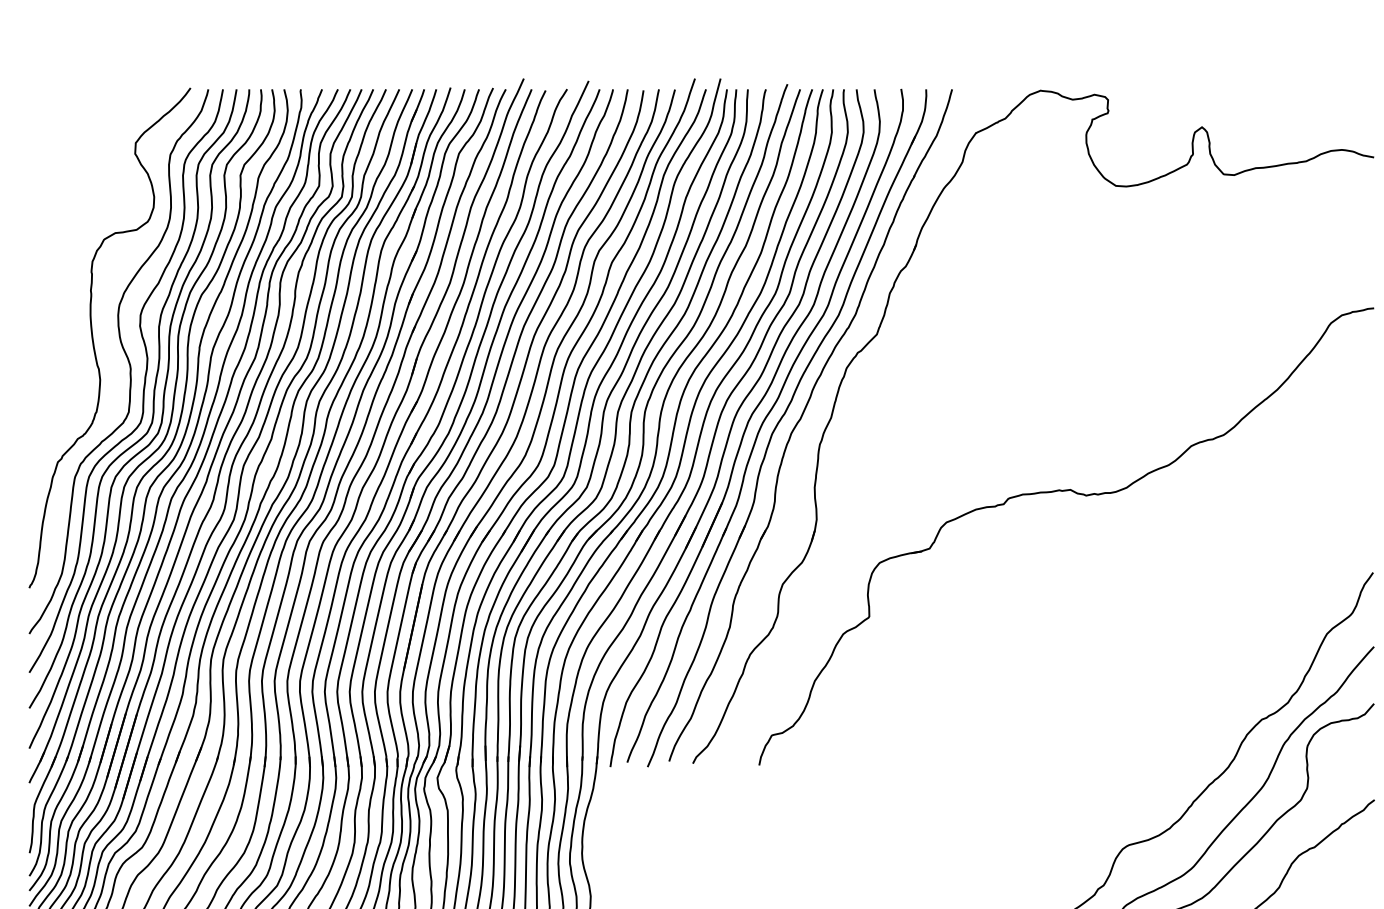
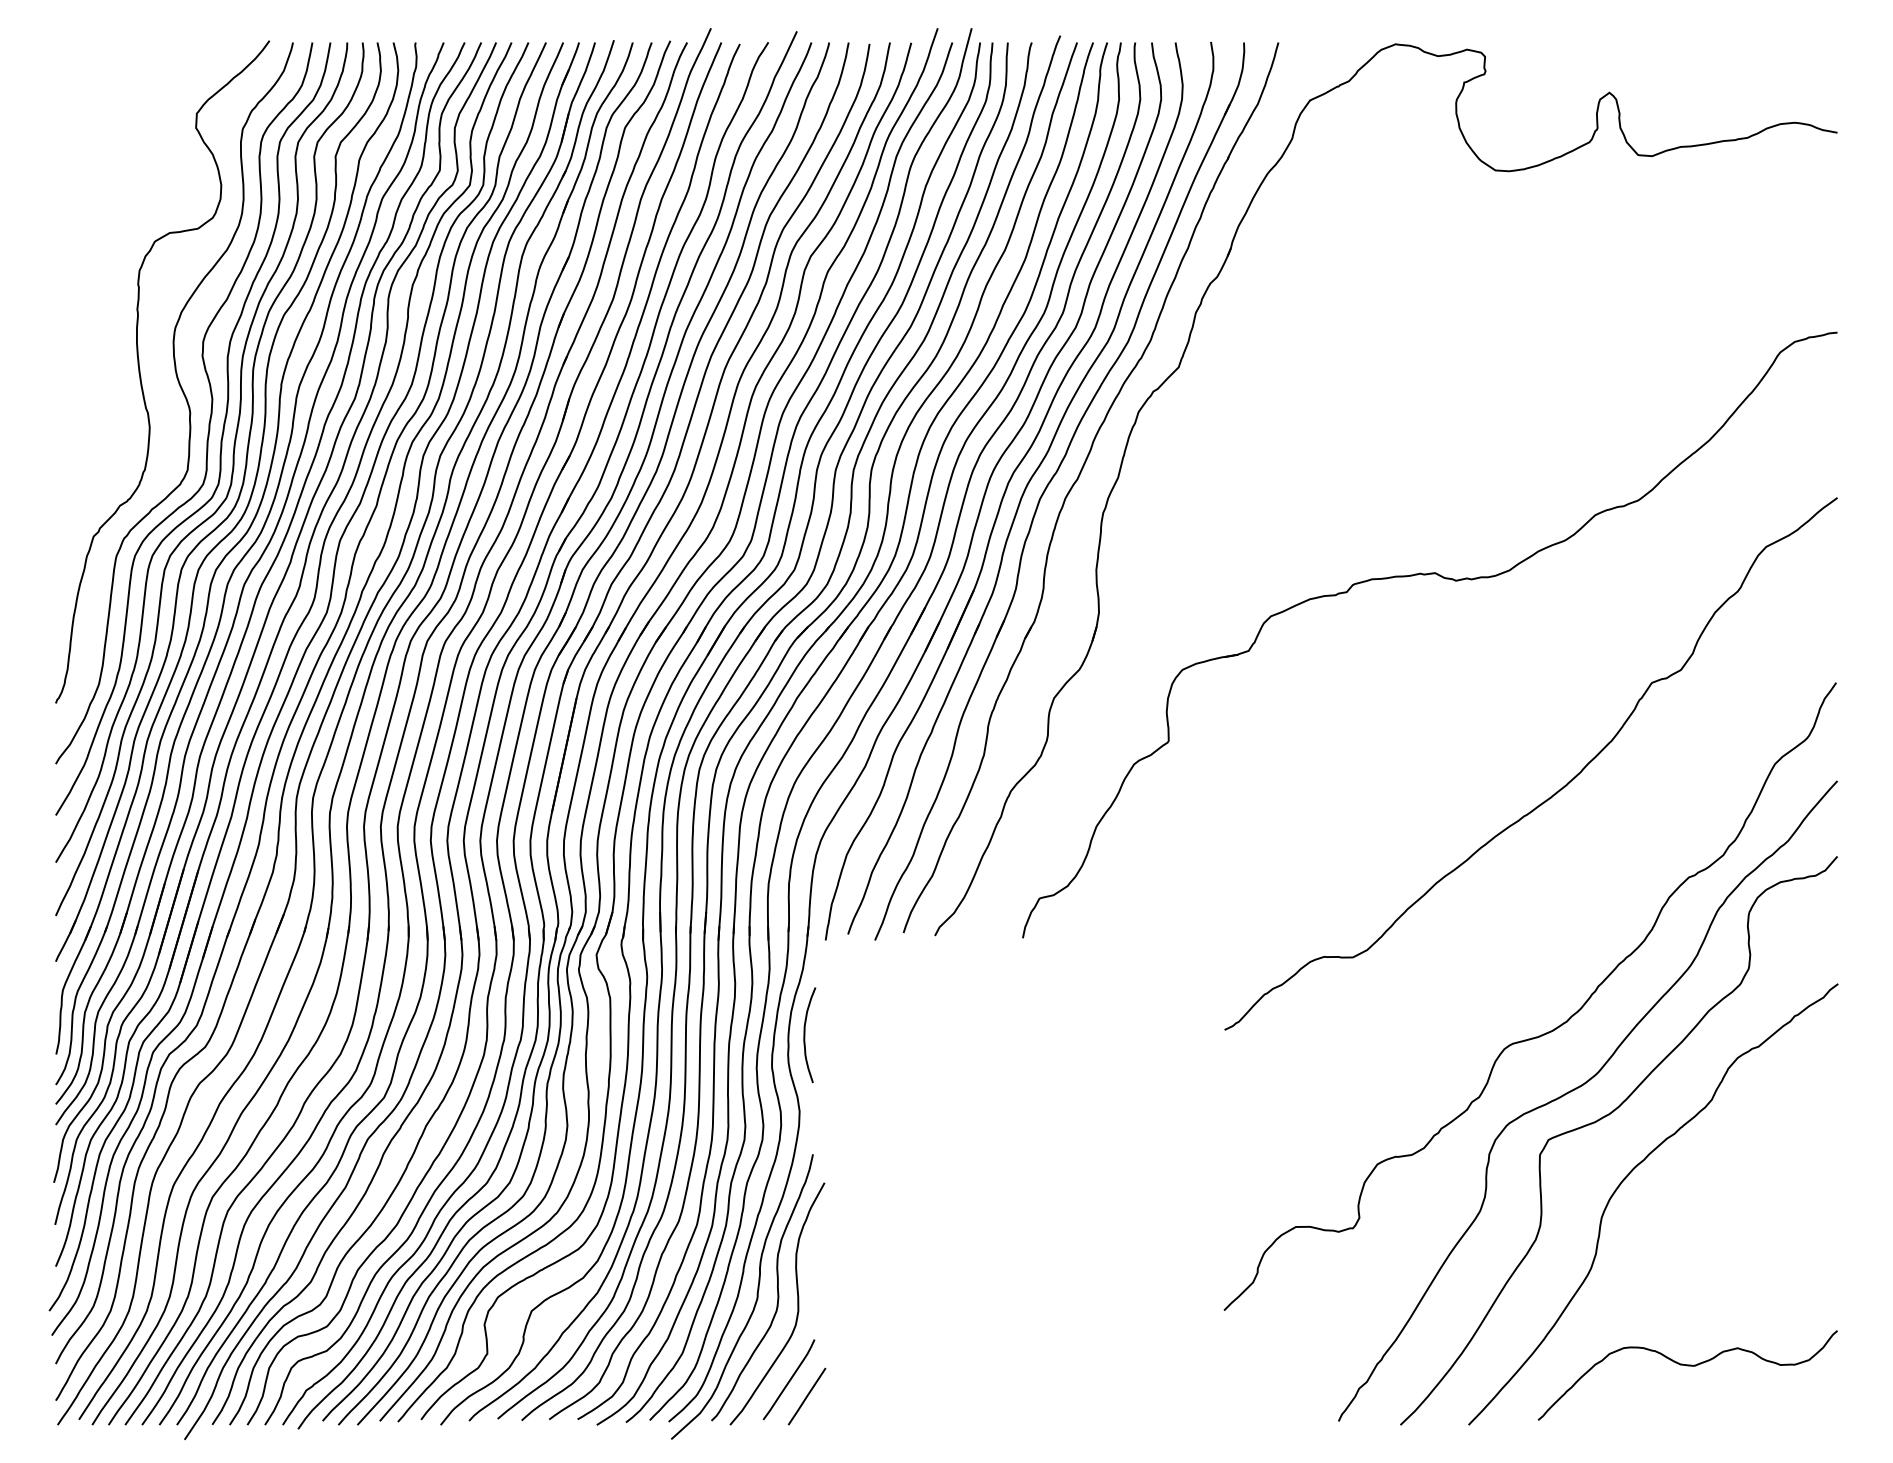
curve: (1162, 654) -> (1556, 791), added
curve: (595, 838) -> (805, 1035), added

